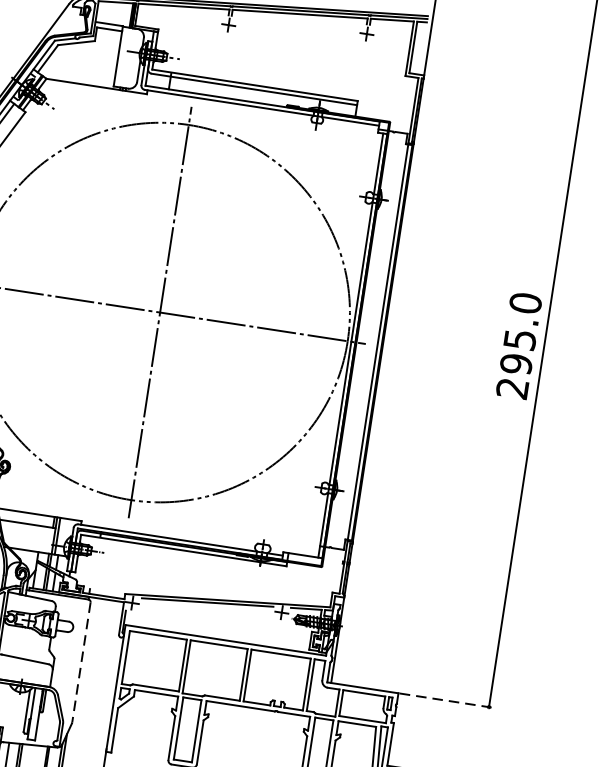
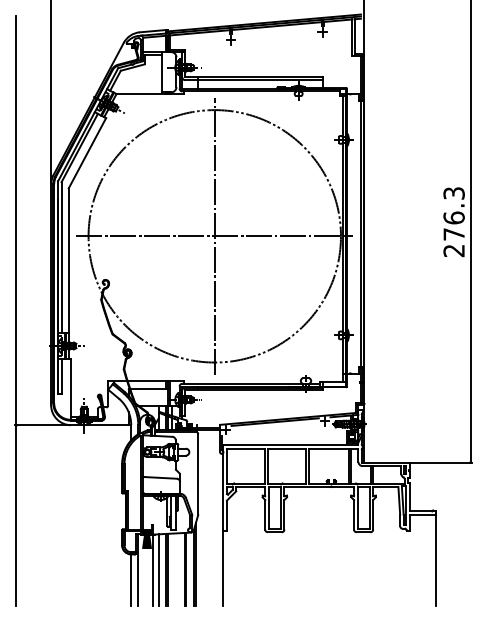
text: (520, 332) -> (453, 213), 295.0 -> 276.3
line: (81, 662) -> (198, 474), dashed -> solid
line: (445, 700) -> (441, 462), dashed -> solid

